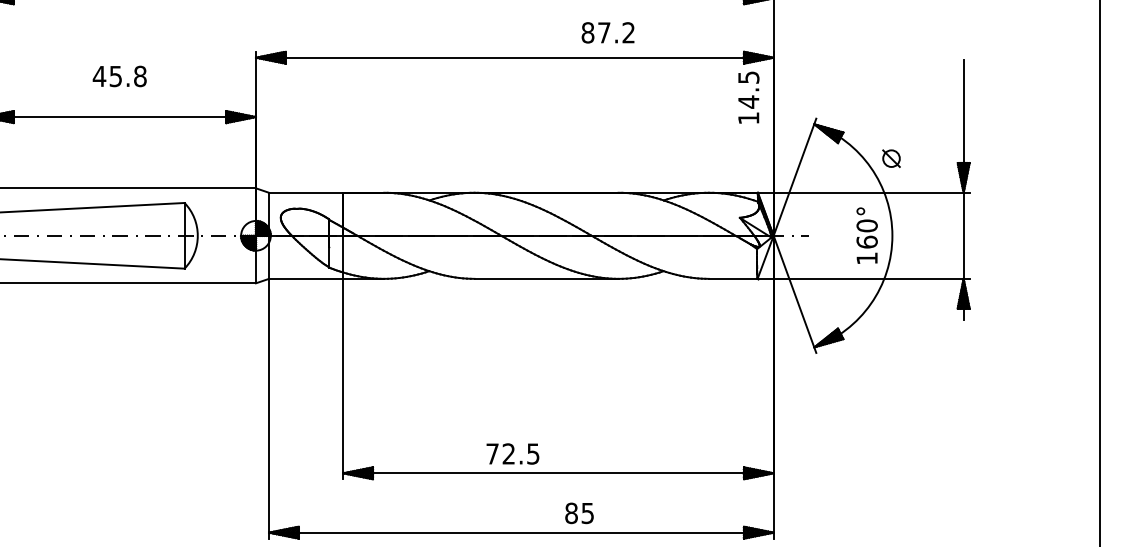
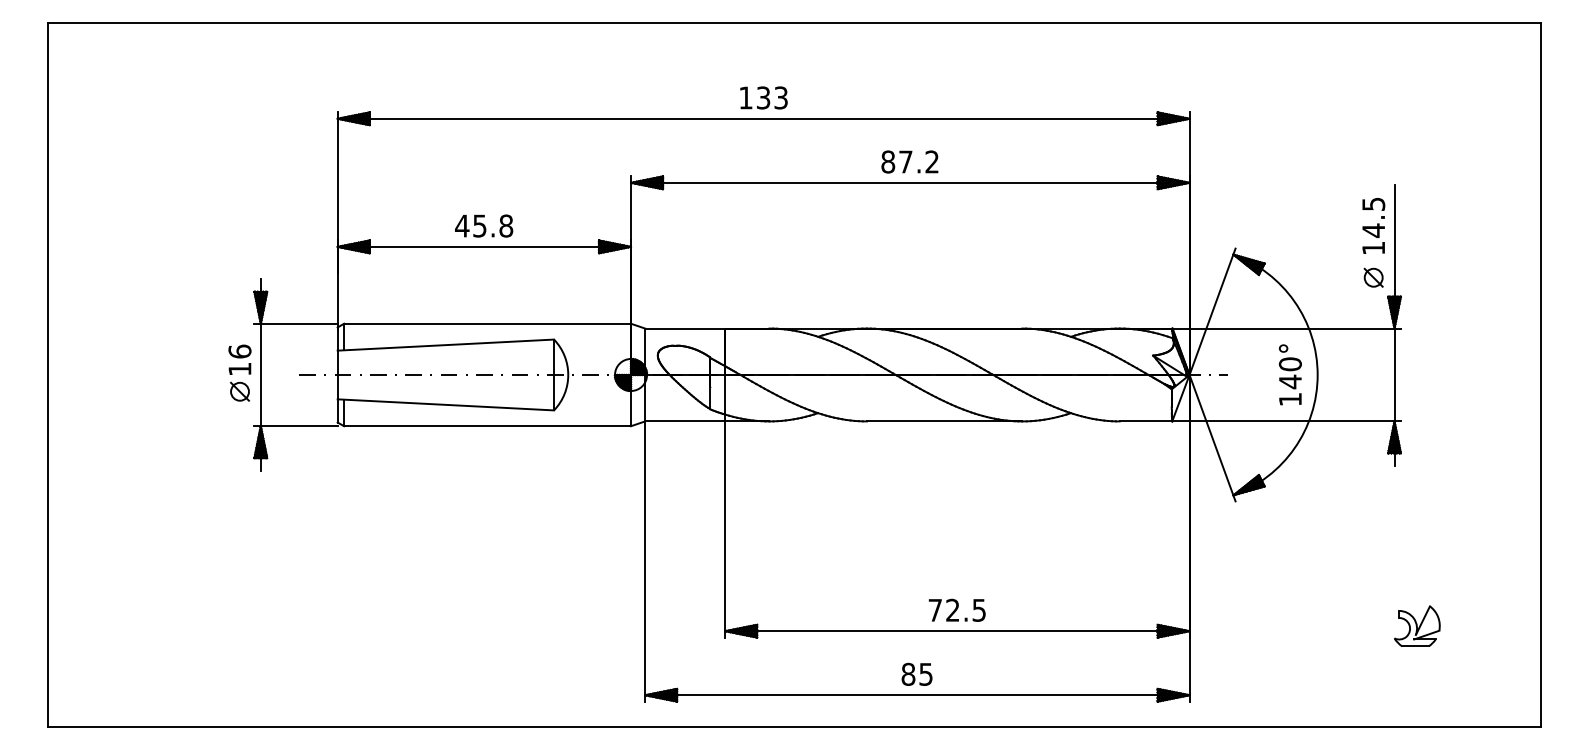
text: (607, 32) -> (909, 161), moved
text: (120, 75) -> (484, 225), moved
text: (748, 97) -> (1373, 225), moved
part: (891, 158) -> (1373, 277), moved
text: (866, 241) -> (1289, 381), 160° -> 140°
text: (512, 453) -> (956, 609), moved
part: (984, 468) -> (1417, 625), added
text: (578, 512) -> (916, 673), moved

